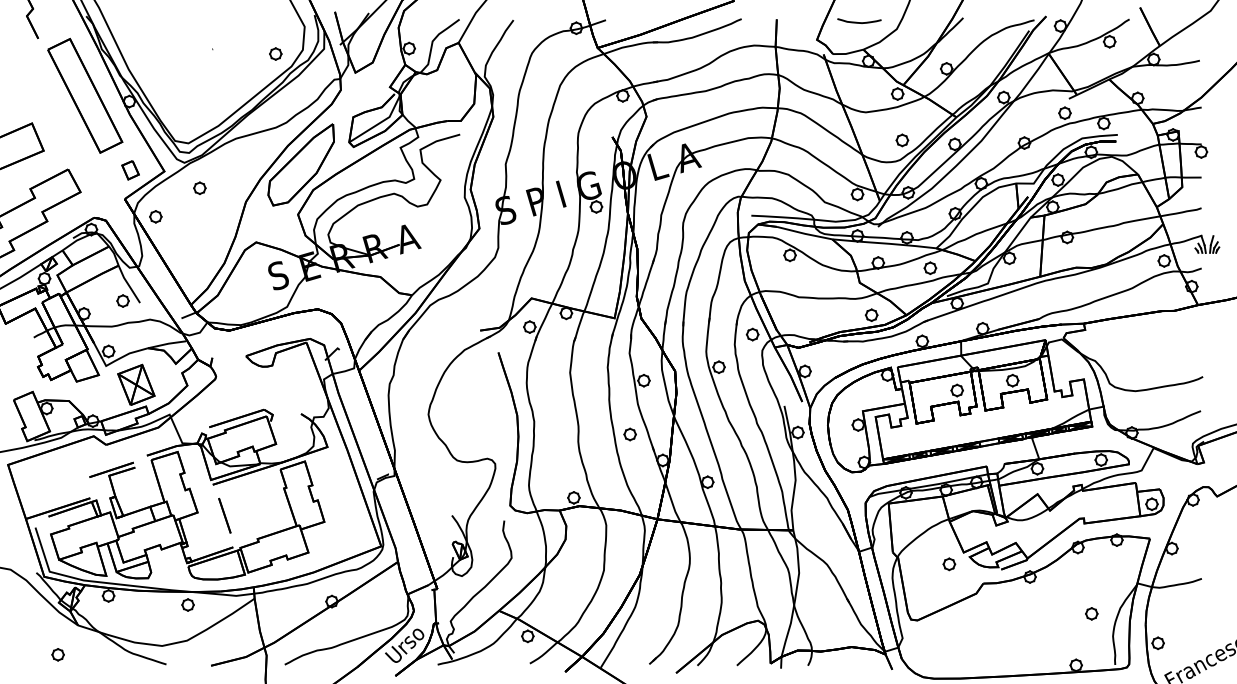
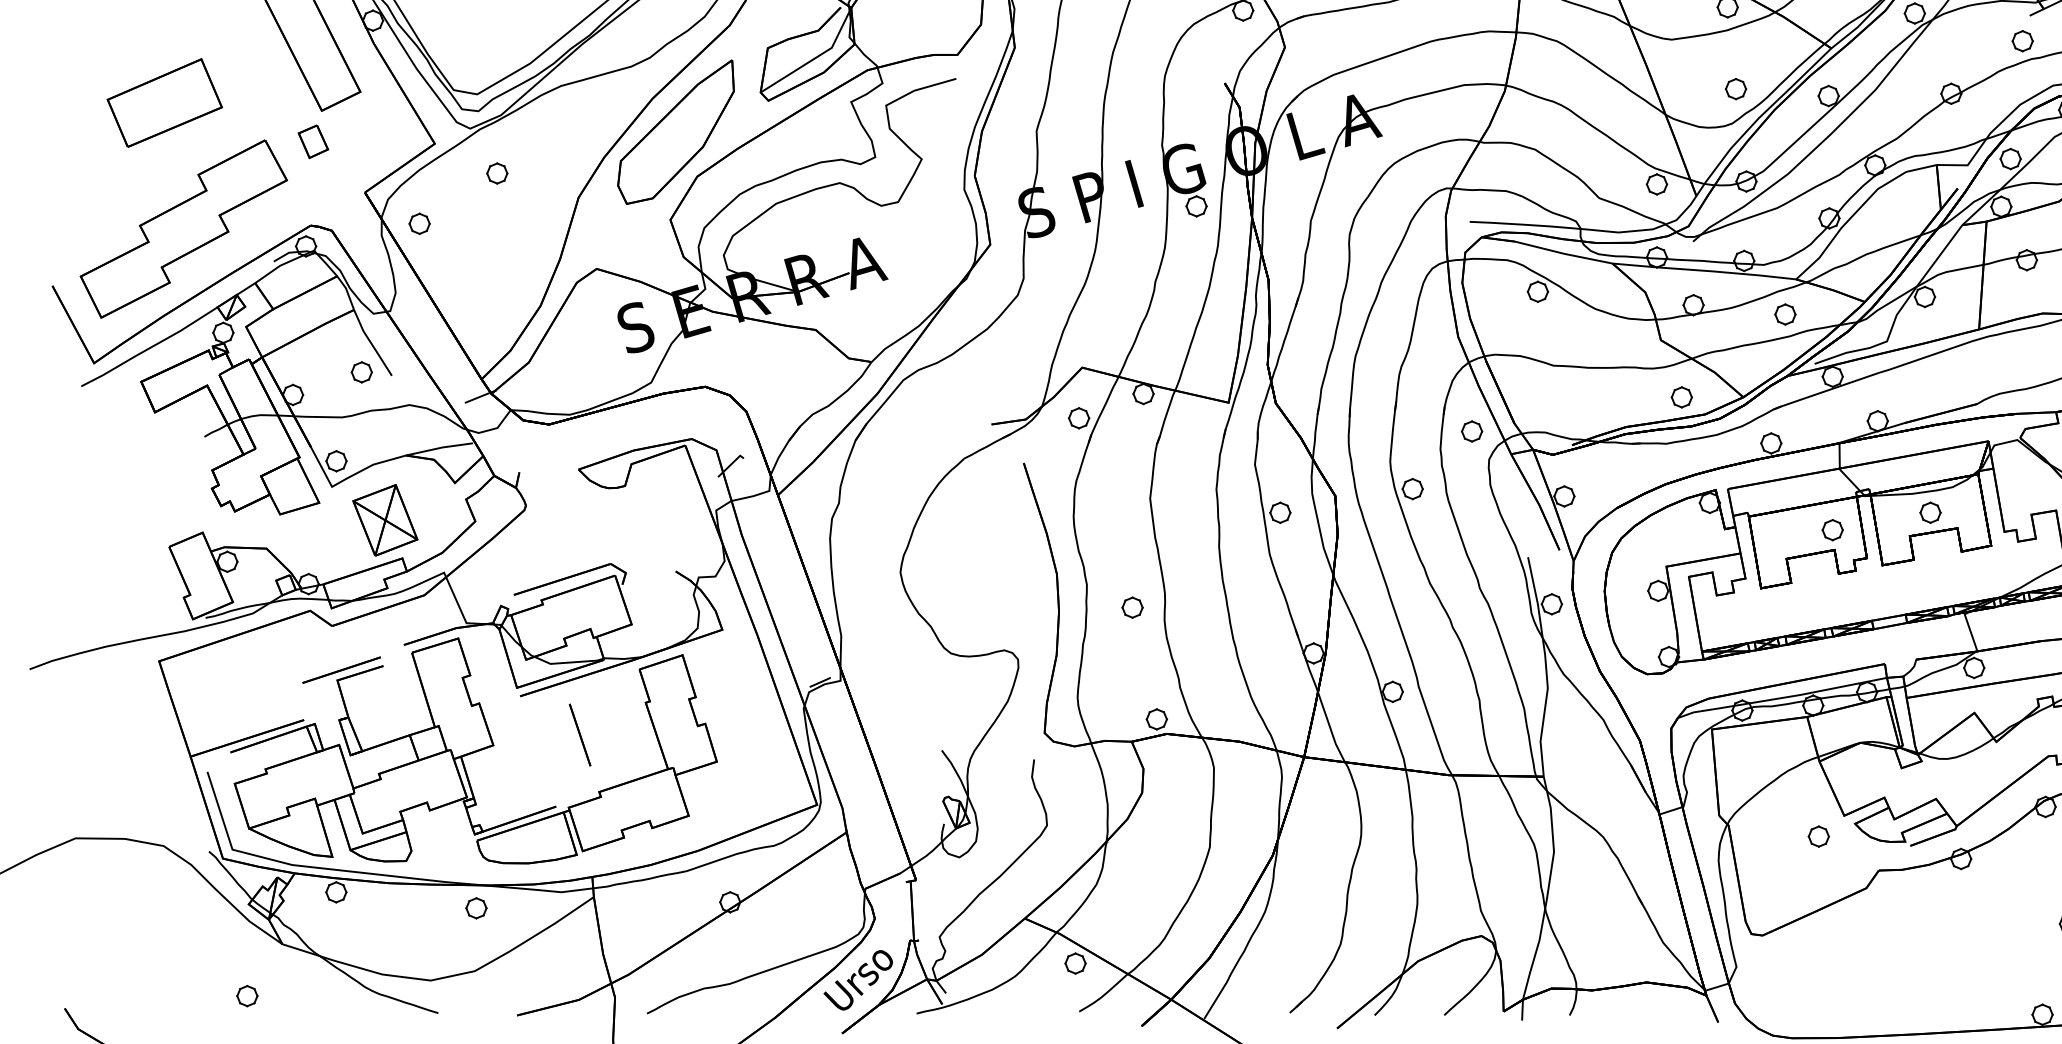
part: (130, 170) -> (313, 142), moved
part: (629, 434) -> (1131, 607), moved
line: (224, 515) -> (579, 734), moved

